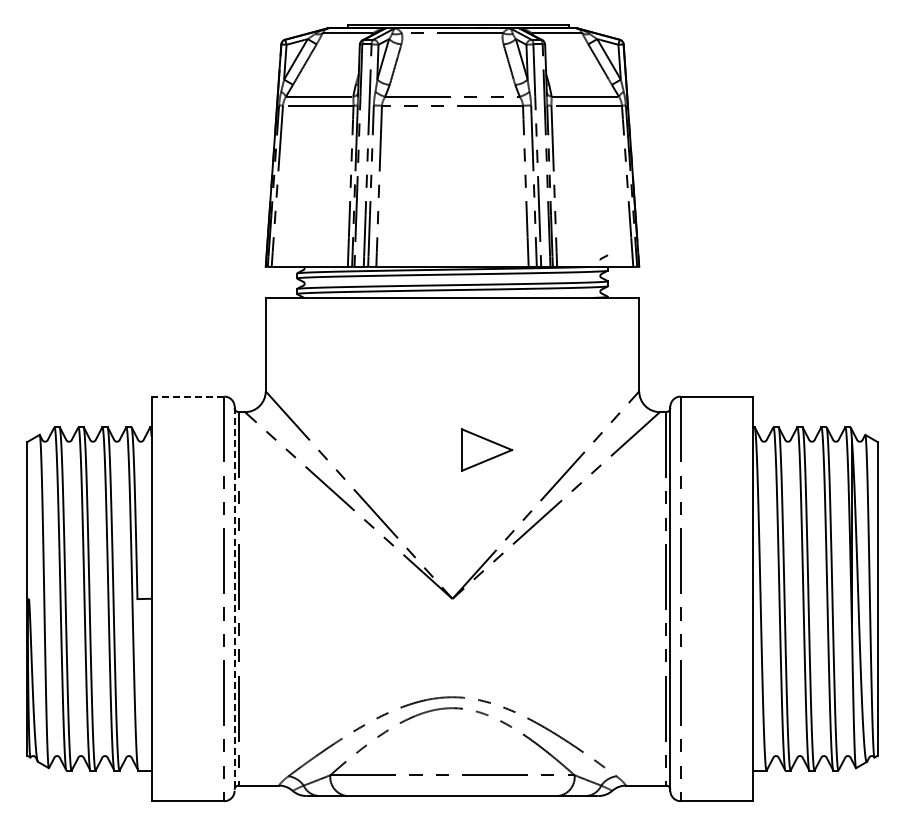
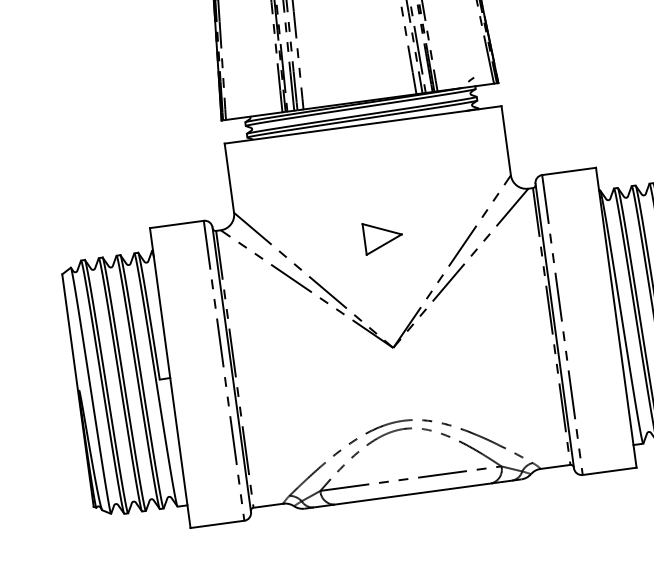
line: (187, 396) -> (176, 224), dashed -> solid
part: (487, 449) -> (383, 236), moved
line: (234, 598) -> (231, 369), dashed -> solid

